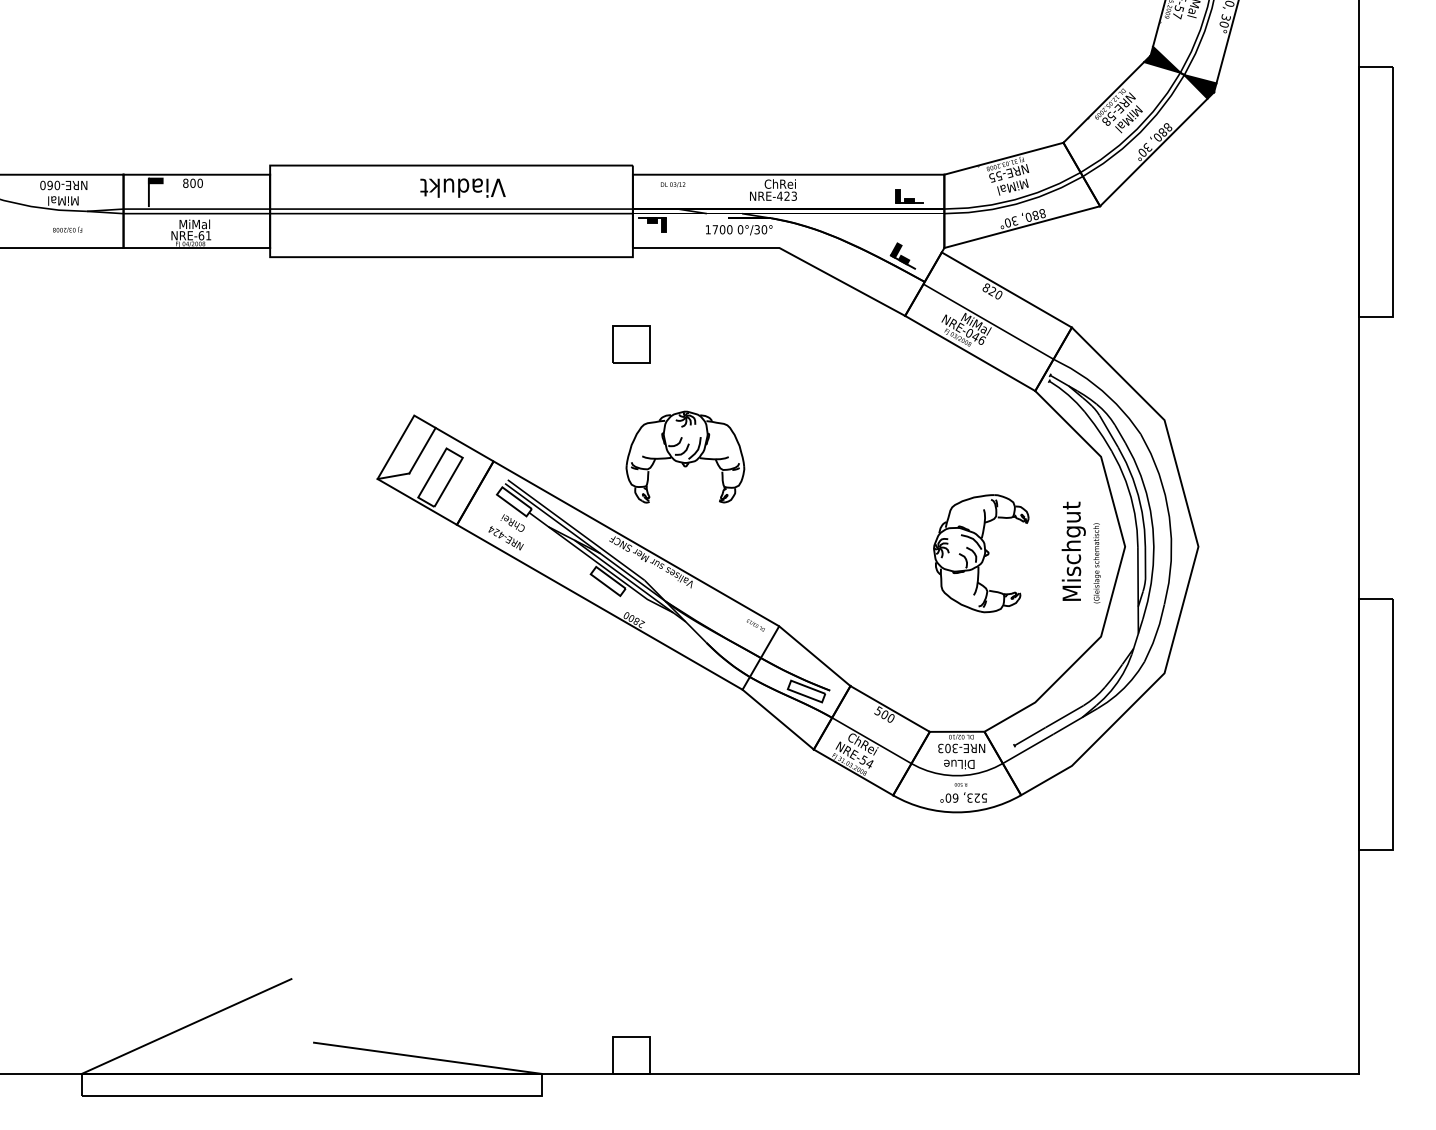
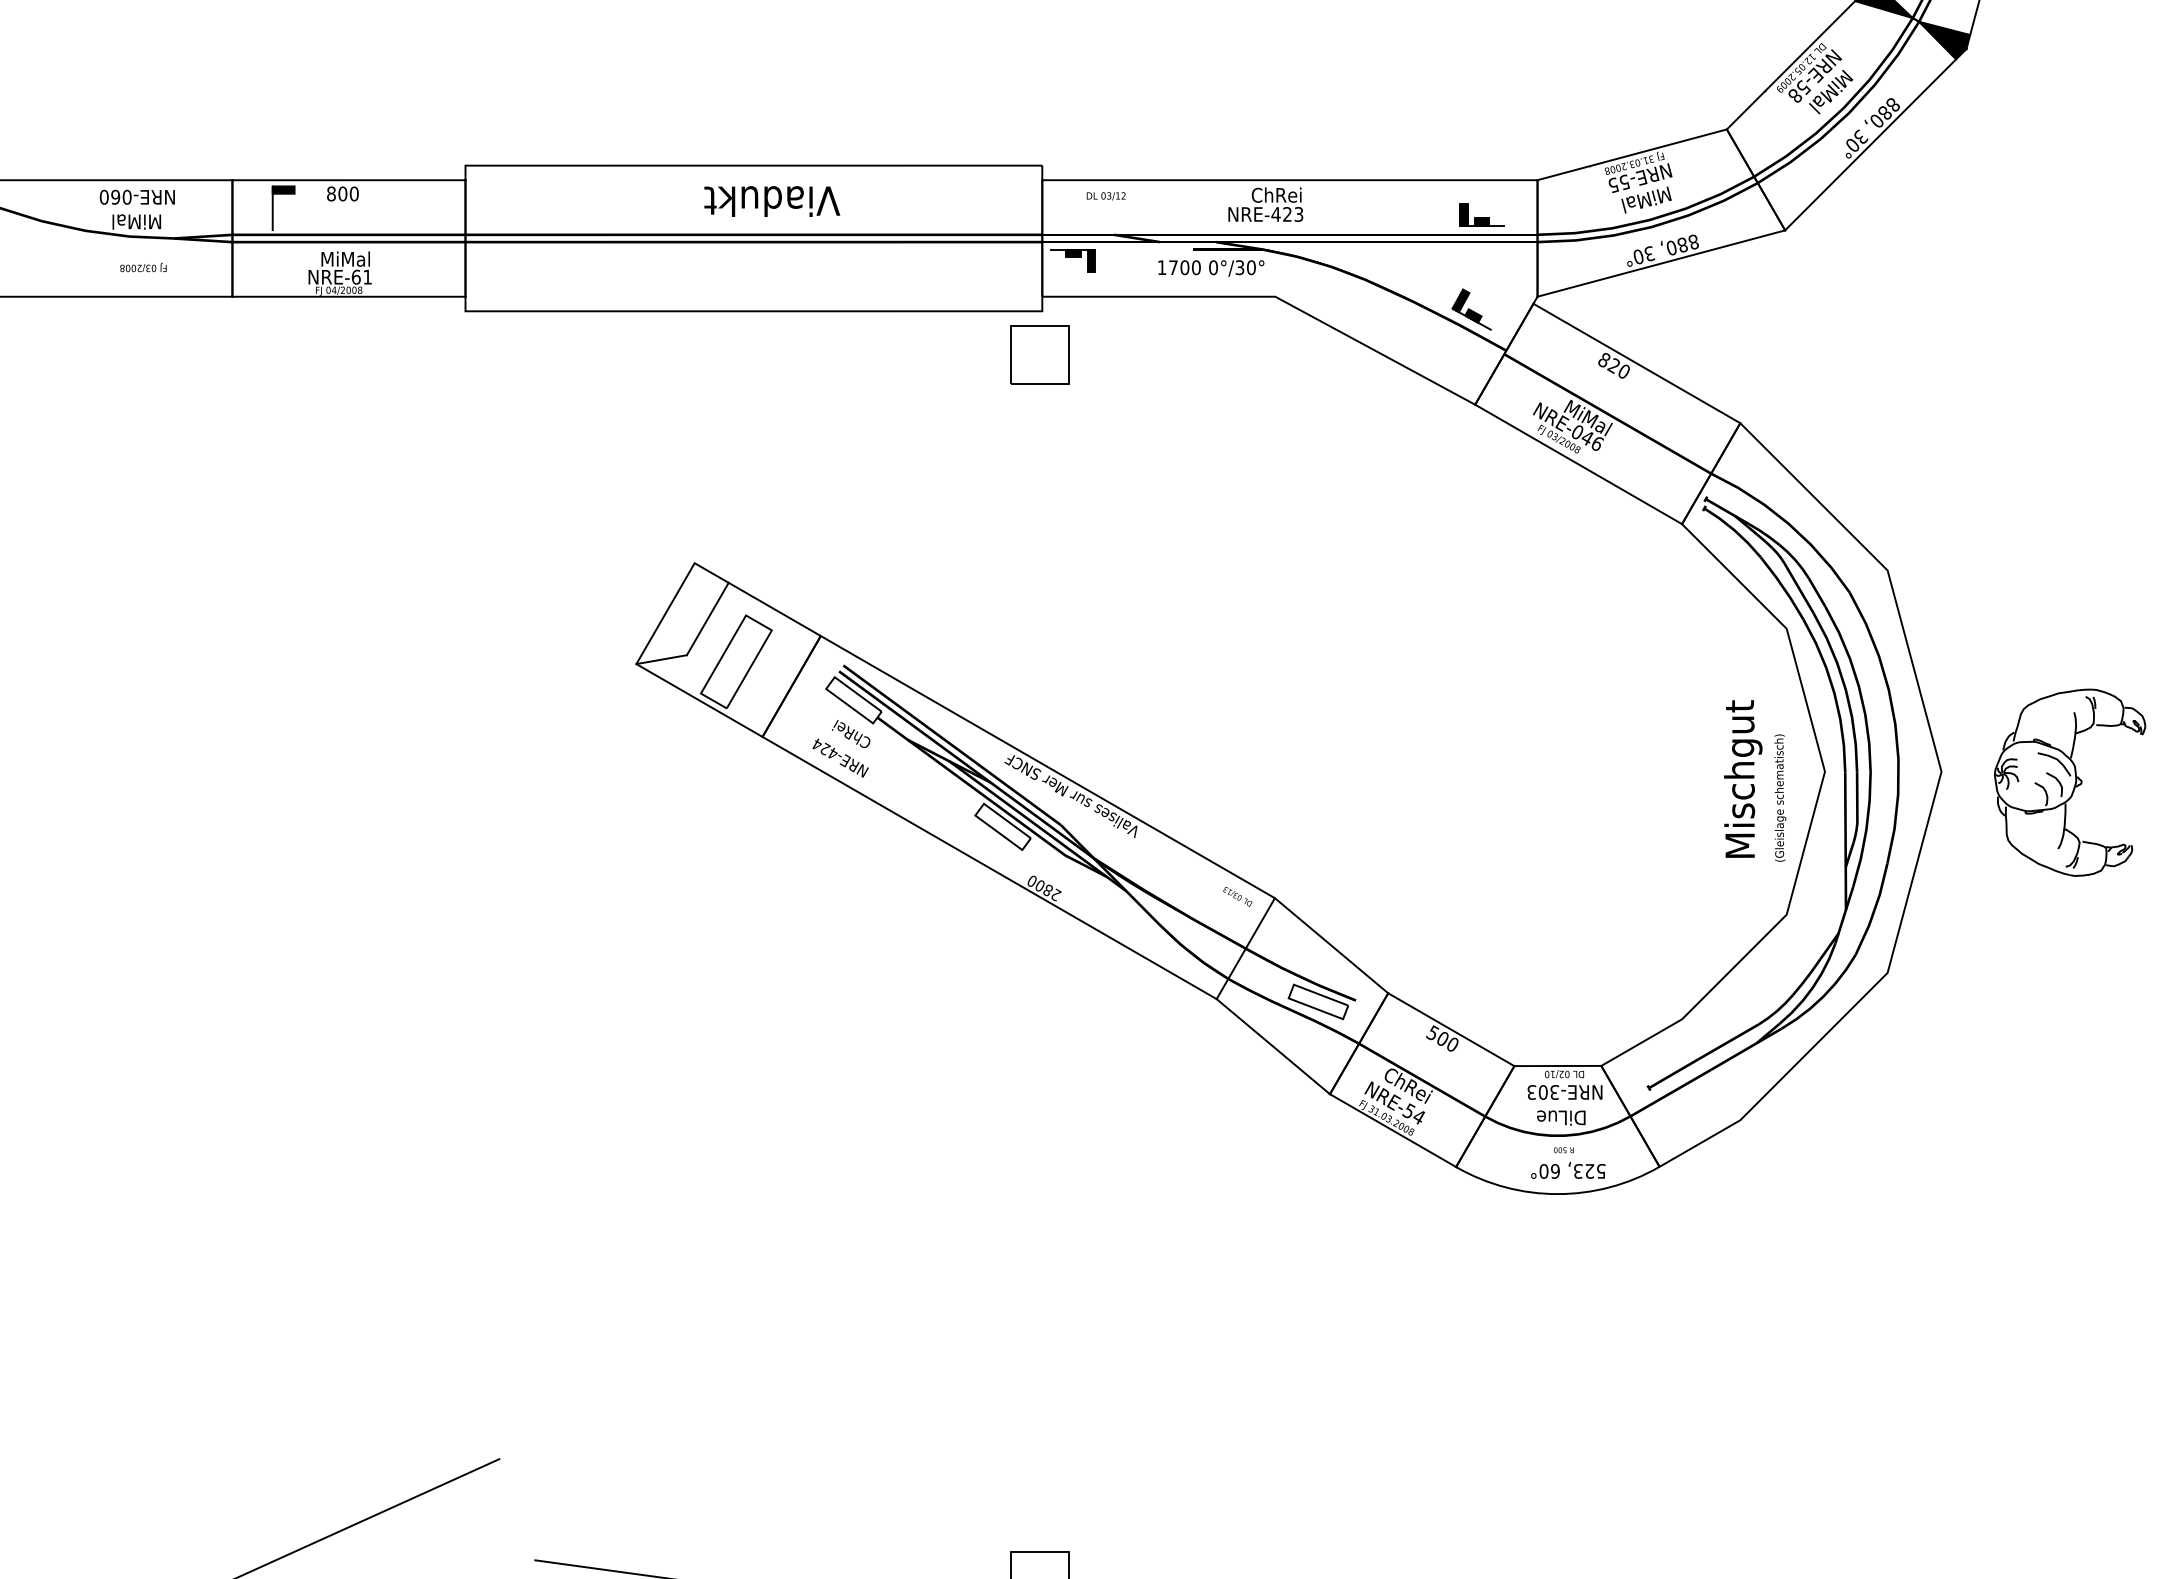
part: (631, 344) -> (1040, 354), moved
part: (685, 456) -> (1125, 628), removed
part: (981, 553) -> (2070, 782), moved

